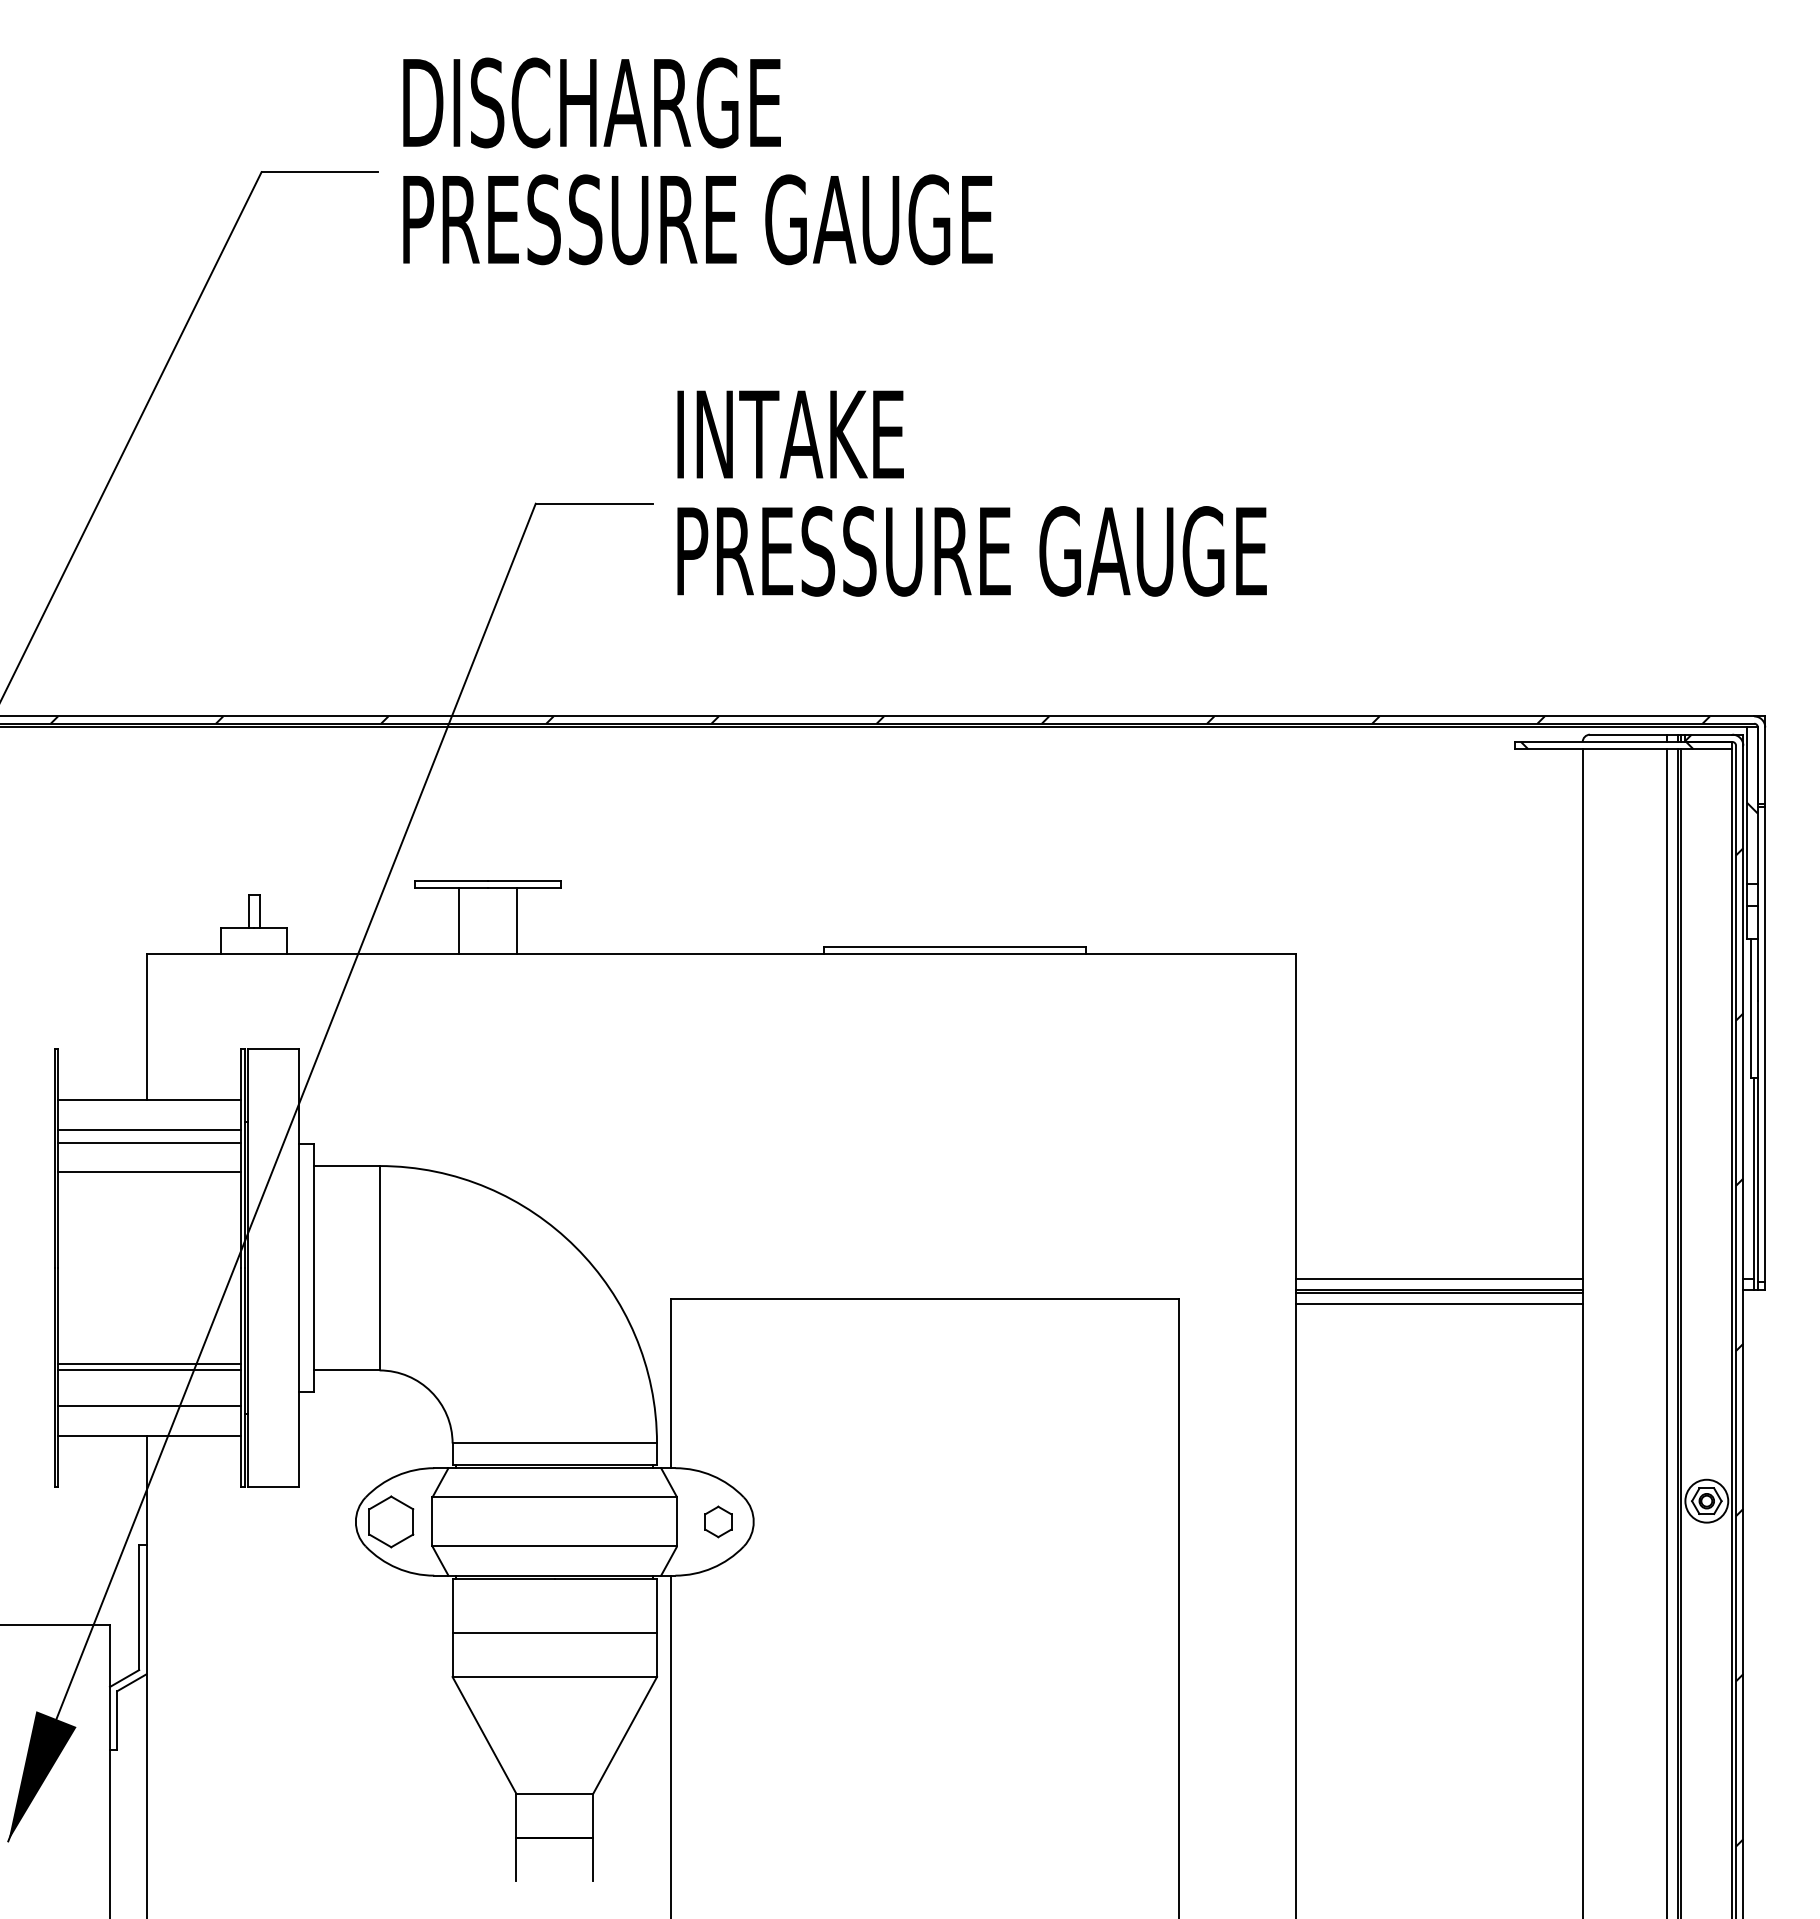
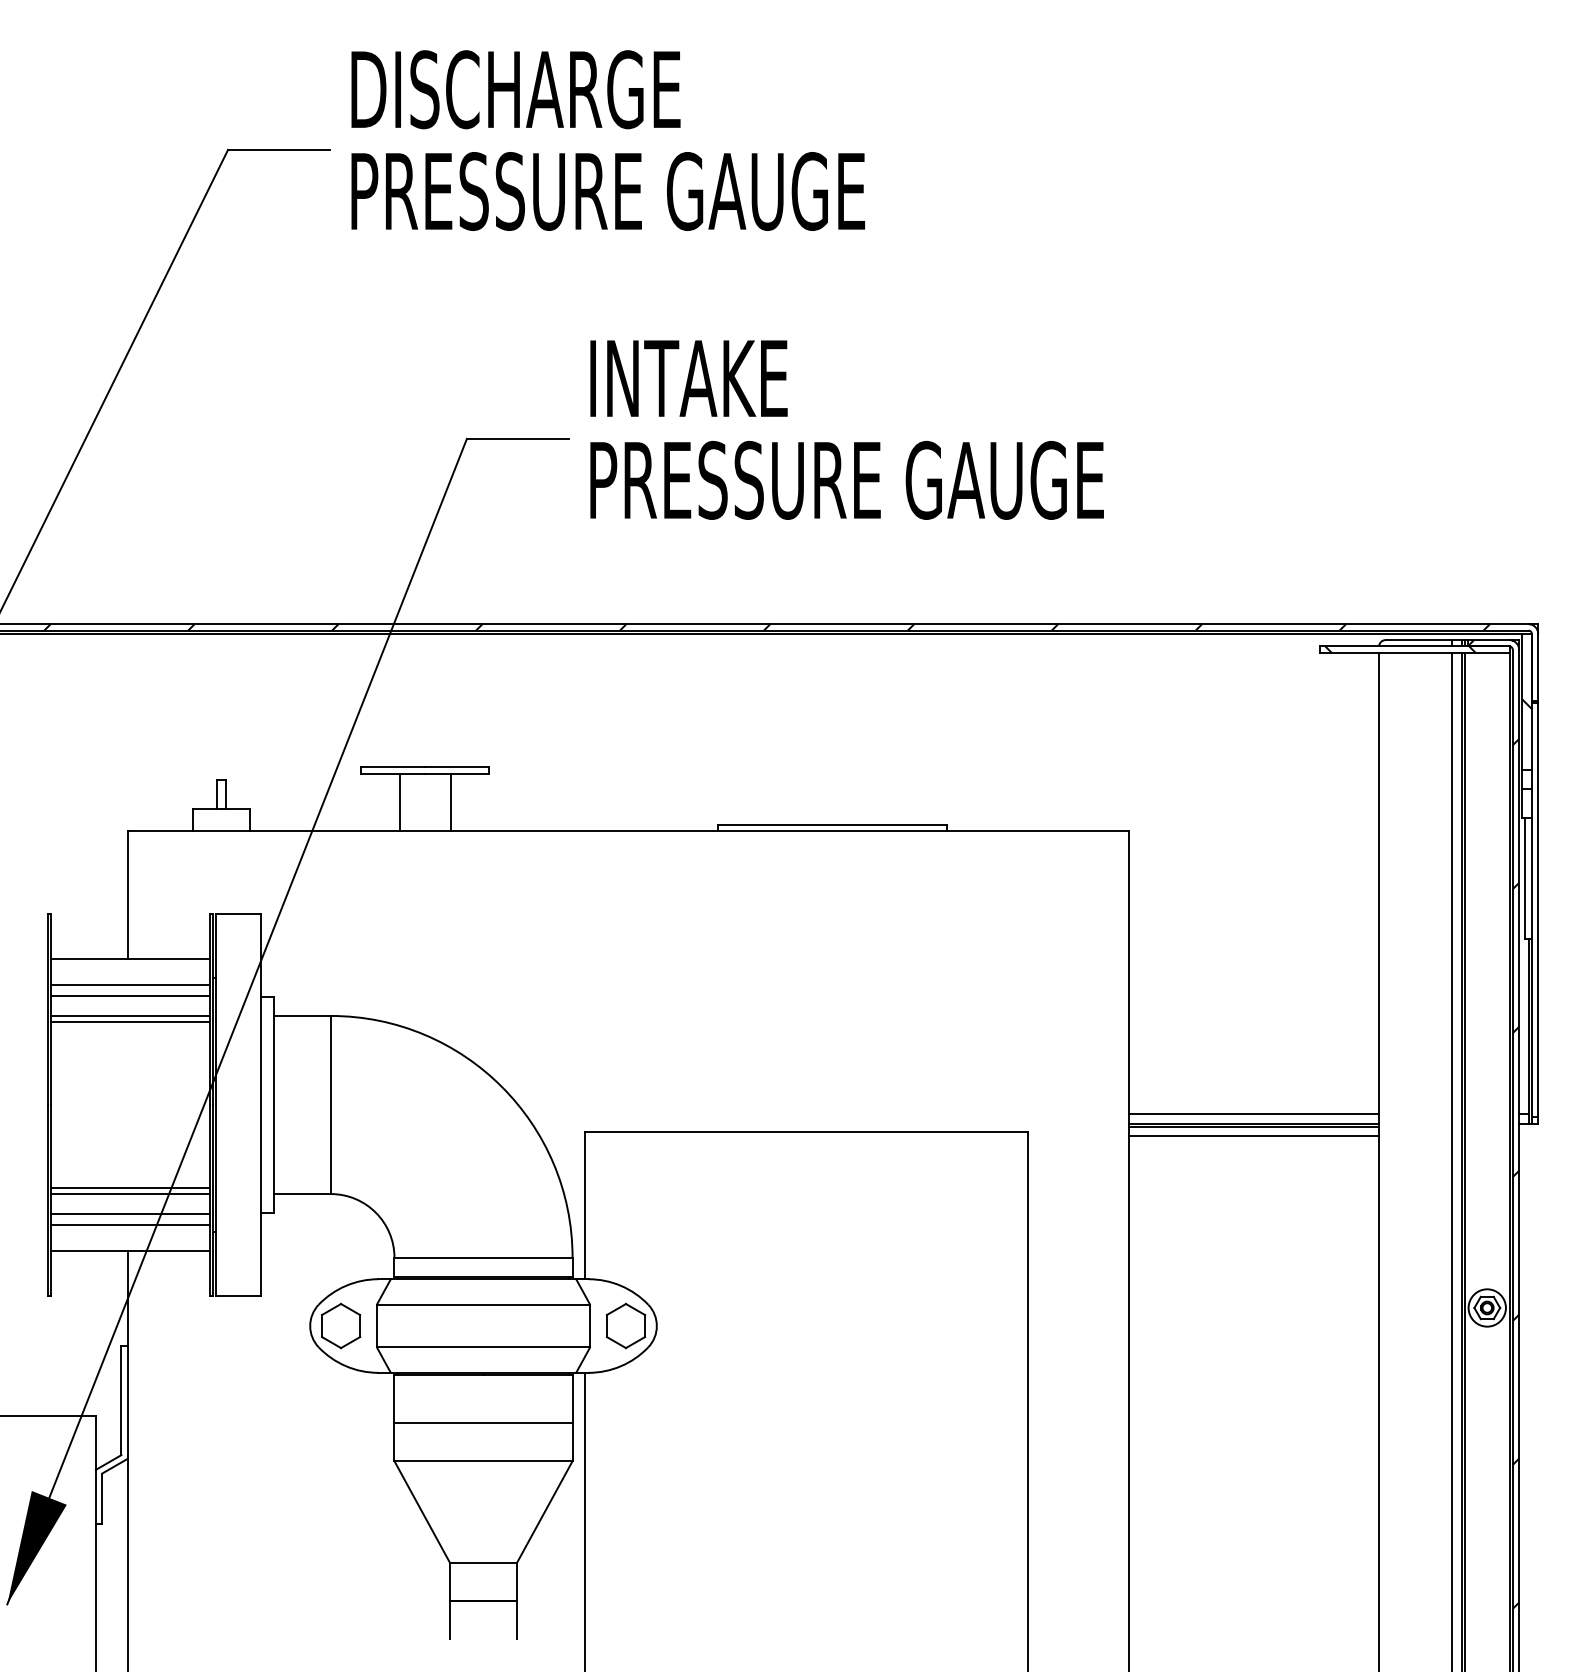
line: (149, 1166) -> (130, 1016), added
line: (149, 1393) -> (130, 1214), added
part: (718, 1521) -> (626, 1325), size x1.67

